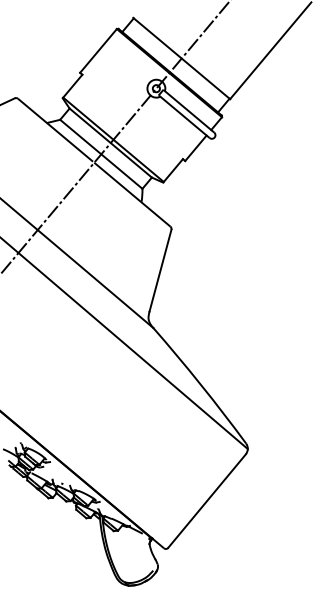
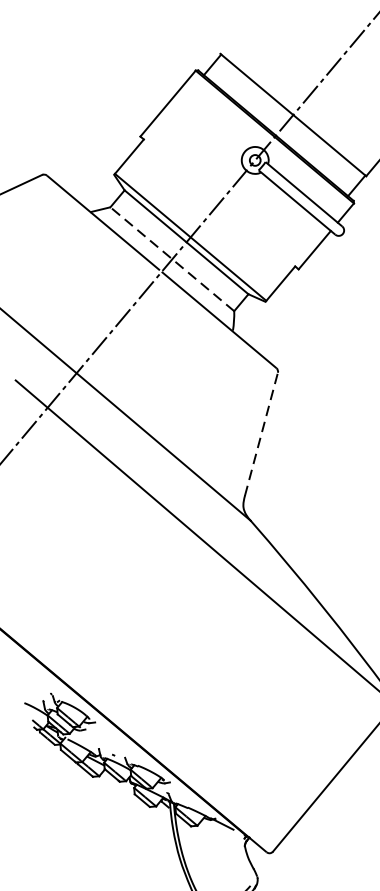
line: (101, 154) -> (172, 259), solid -> dashed
line: (160, 270) -> (261, 434), solid -> dashed

